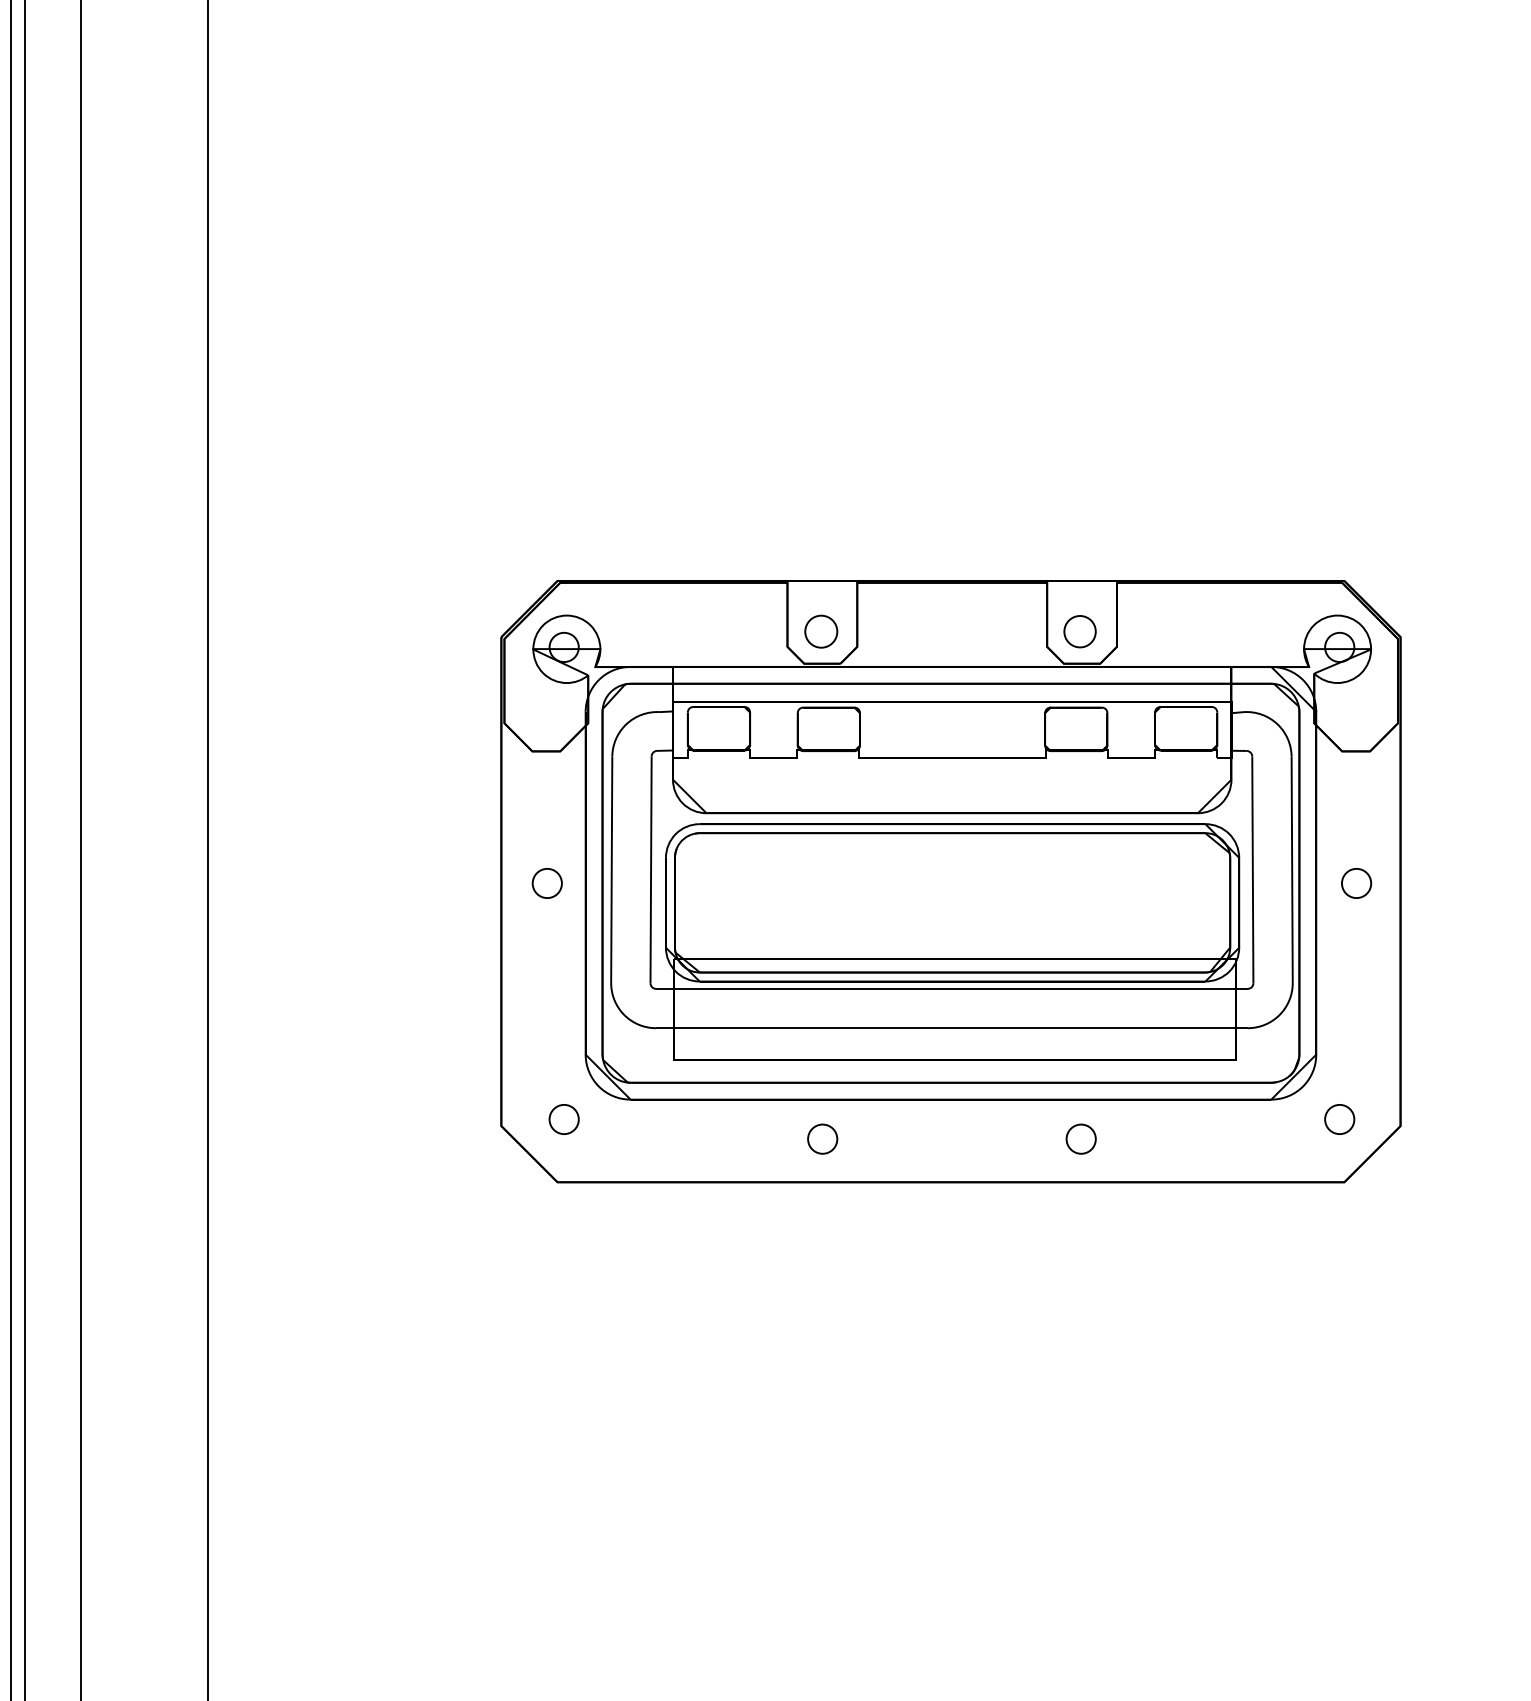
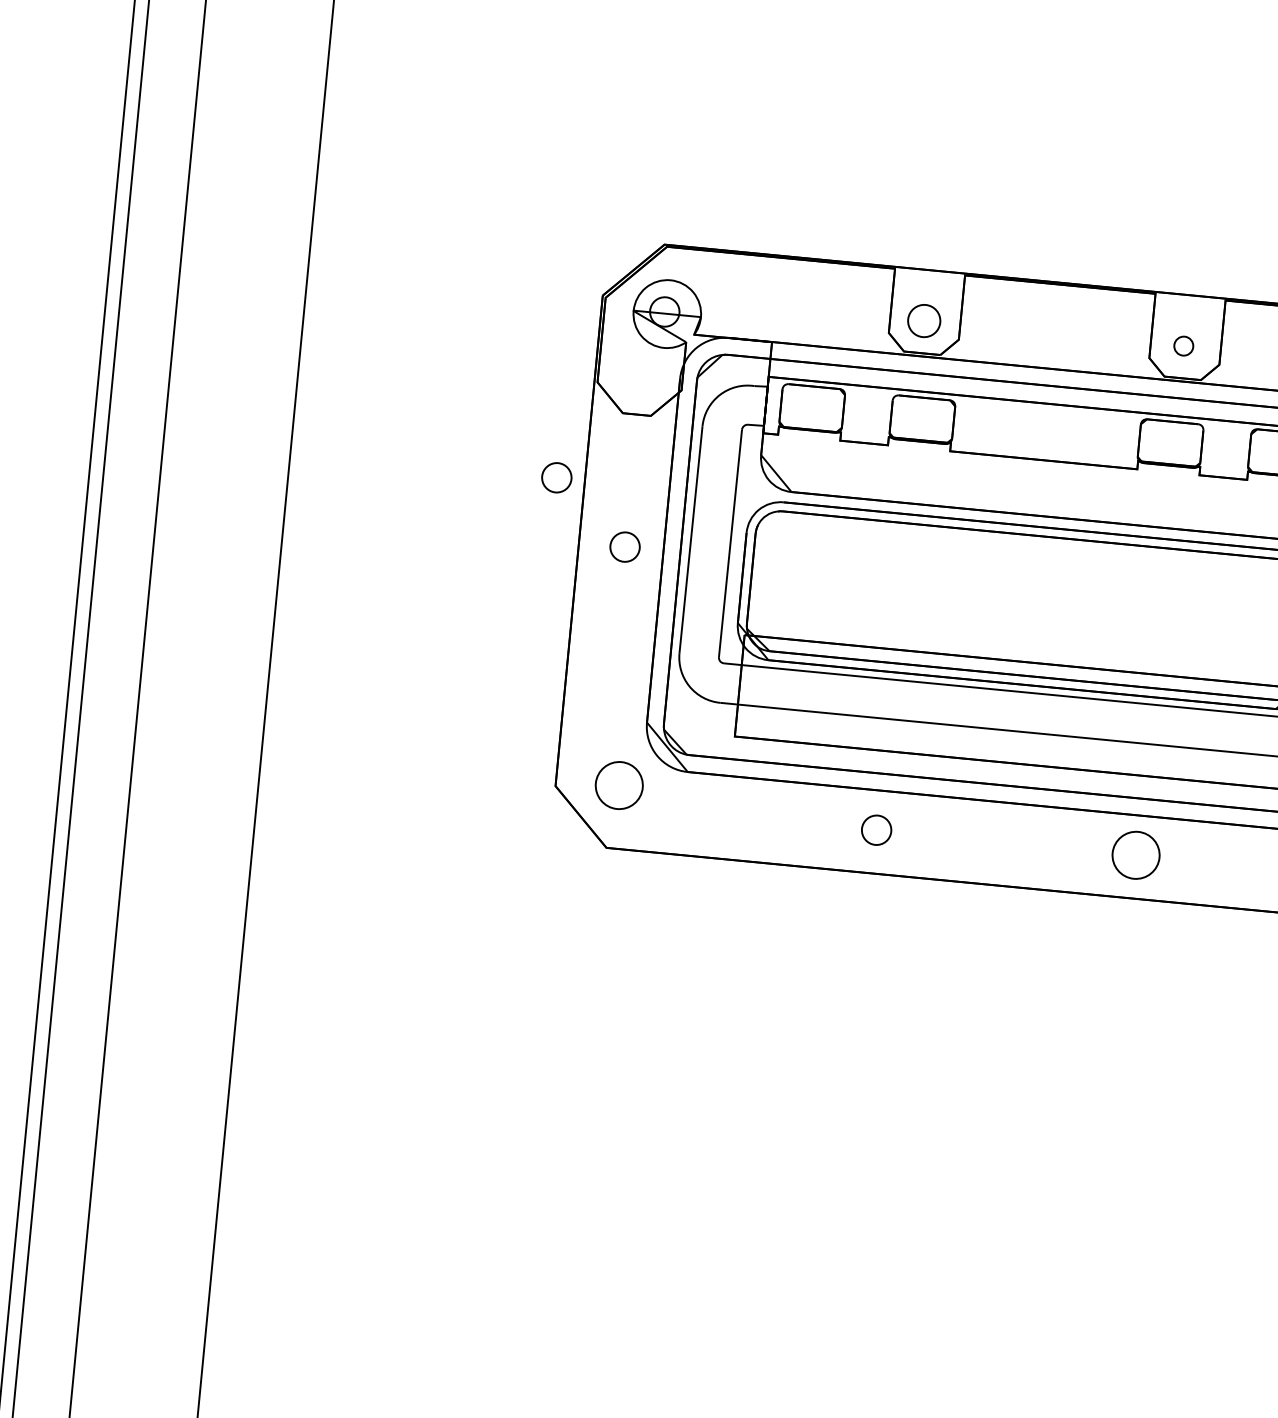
part: (1079, 631) -> (1183, 345), size x0.6
part: (472, 821) -> (556, 477), added
part: (563, 1119) -> (618, 785), size x1.6
part: (1080, 1138) -> (1135, 854), size x1.6

